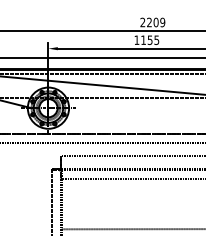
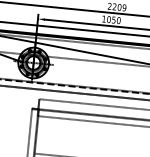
text: (150, 39) -> (114, 19), 1155 -> 1050

